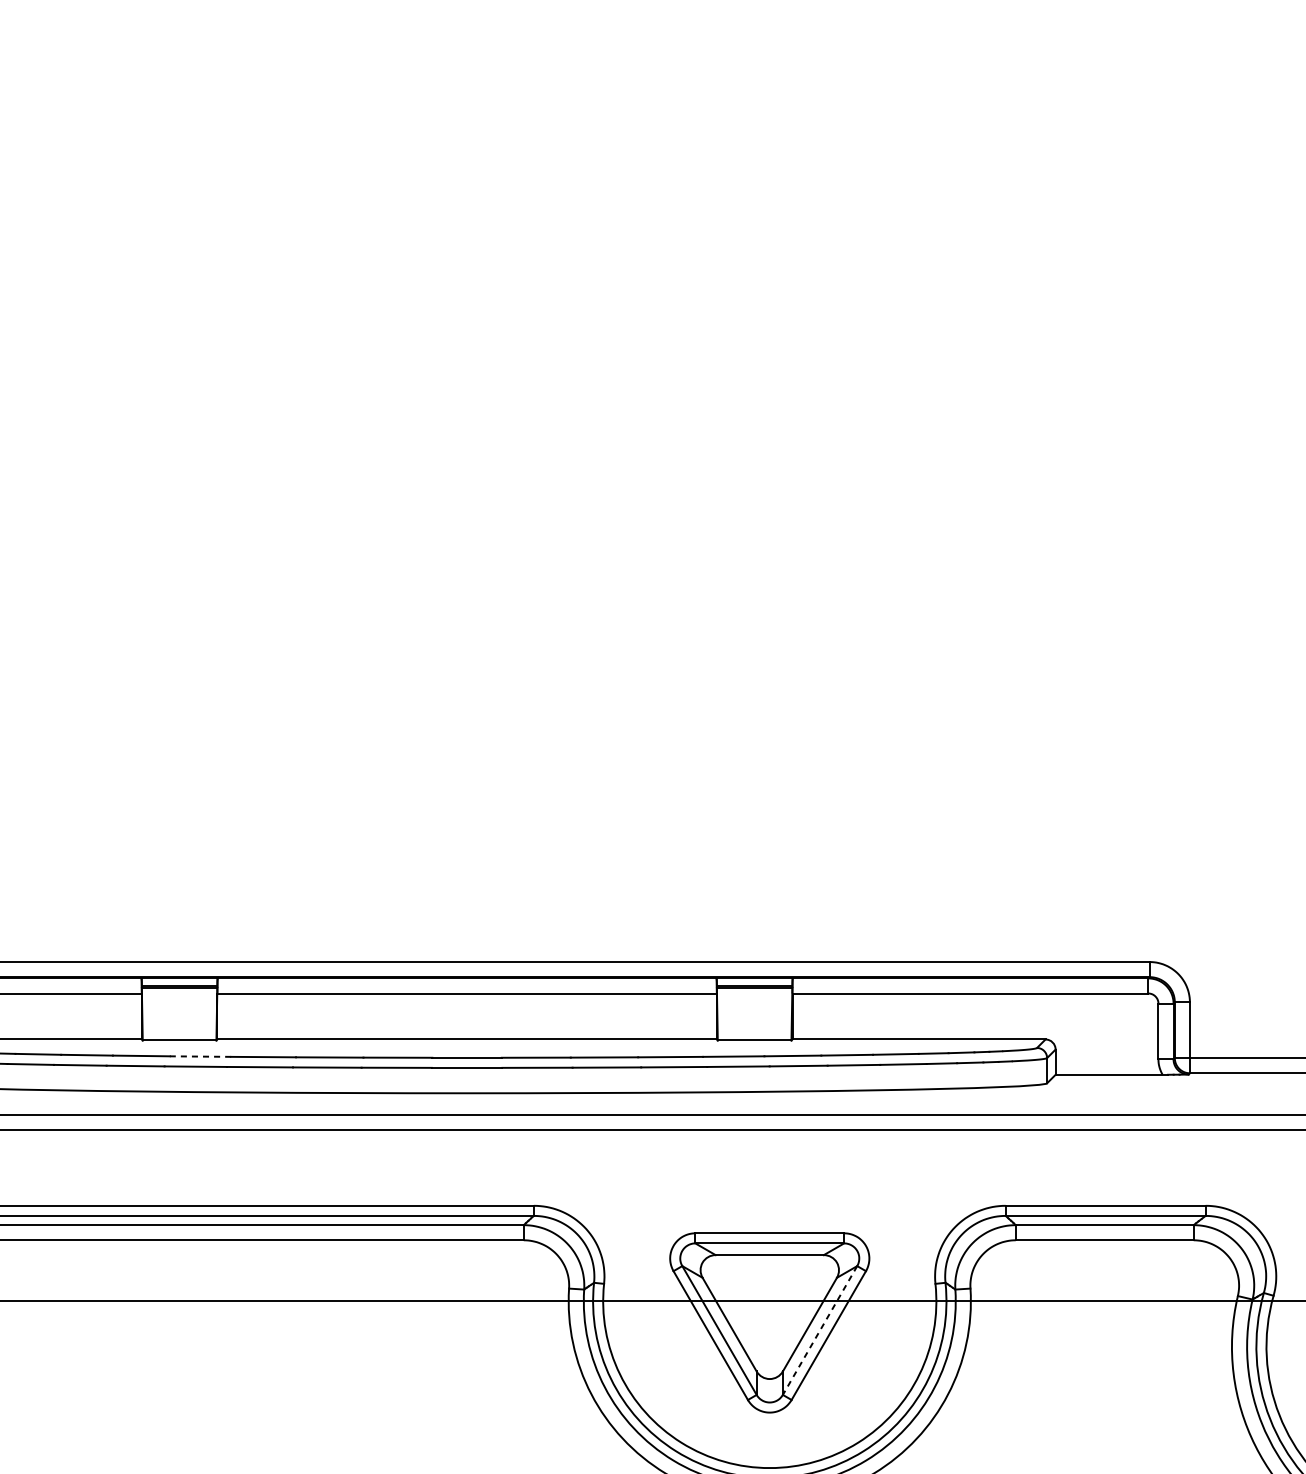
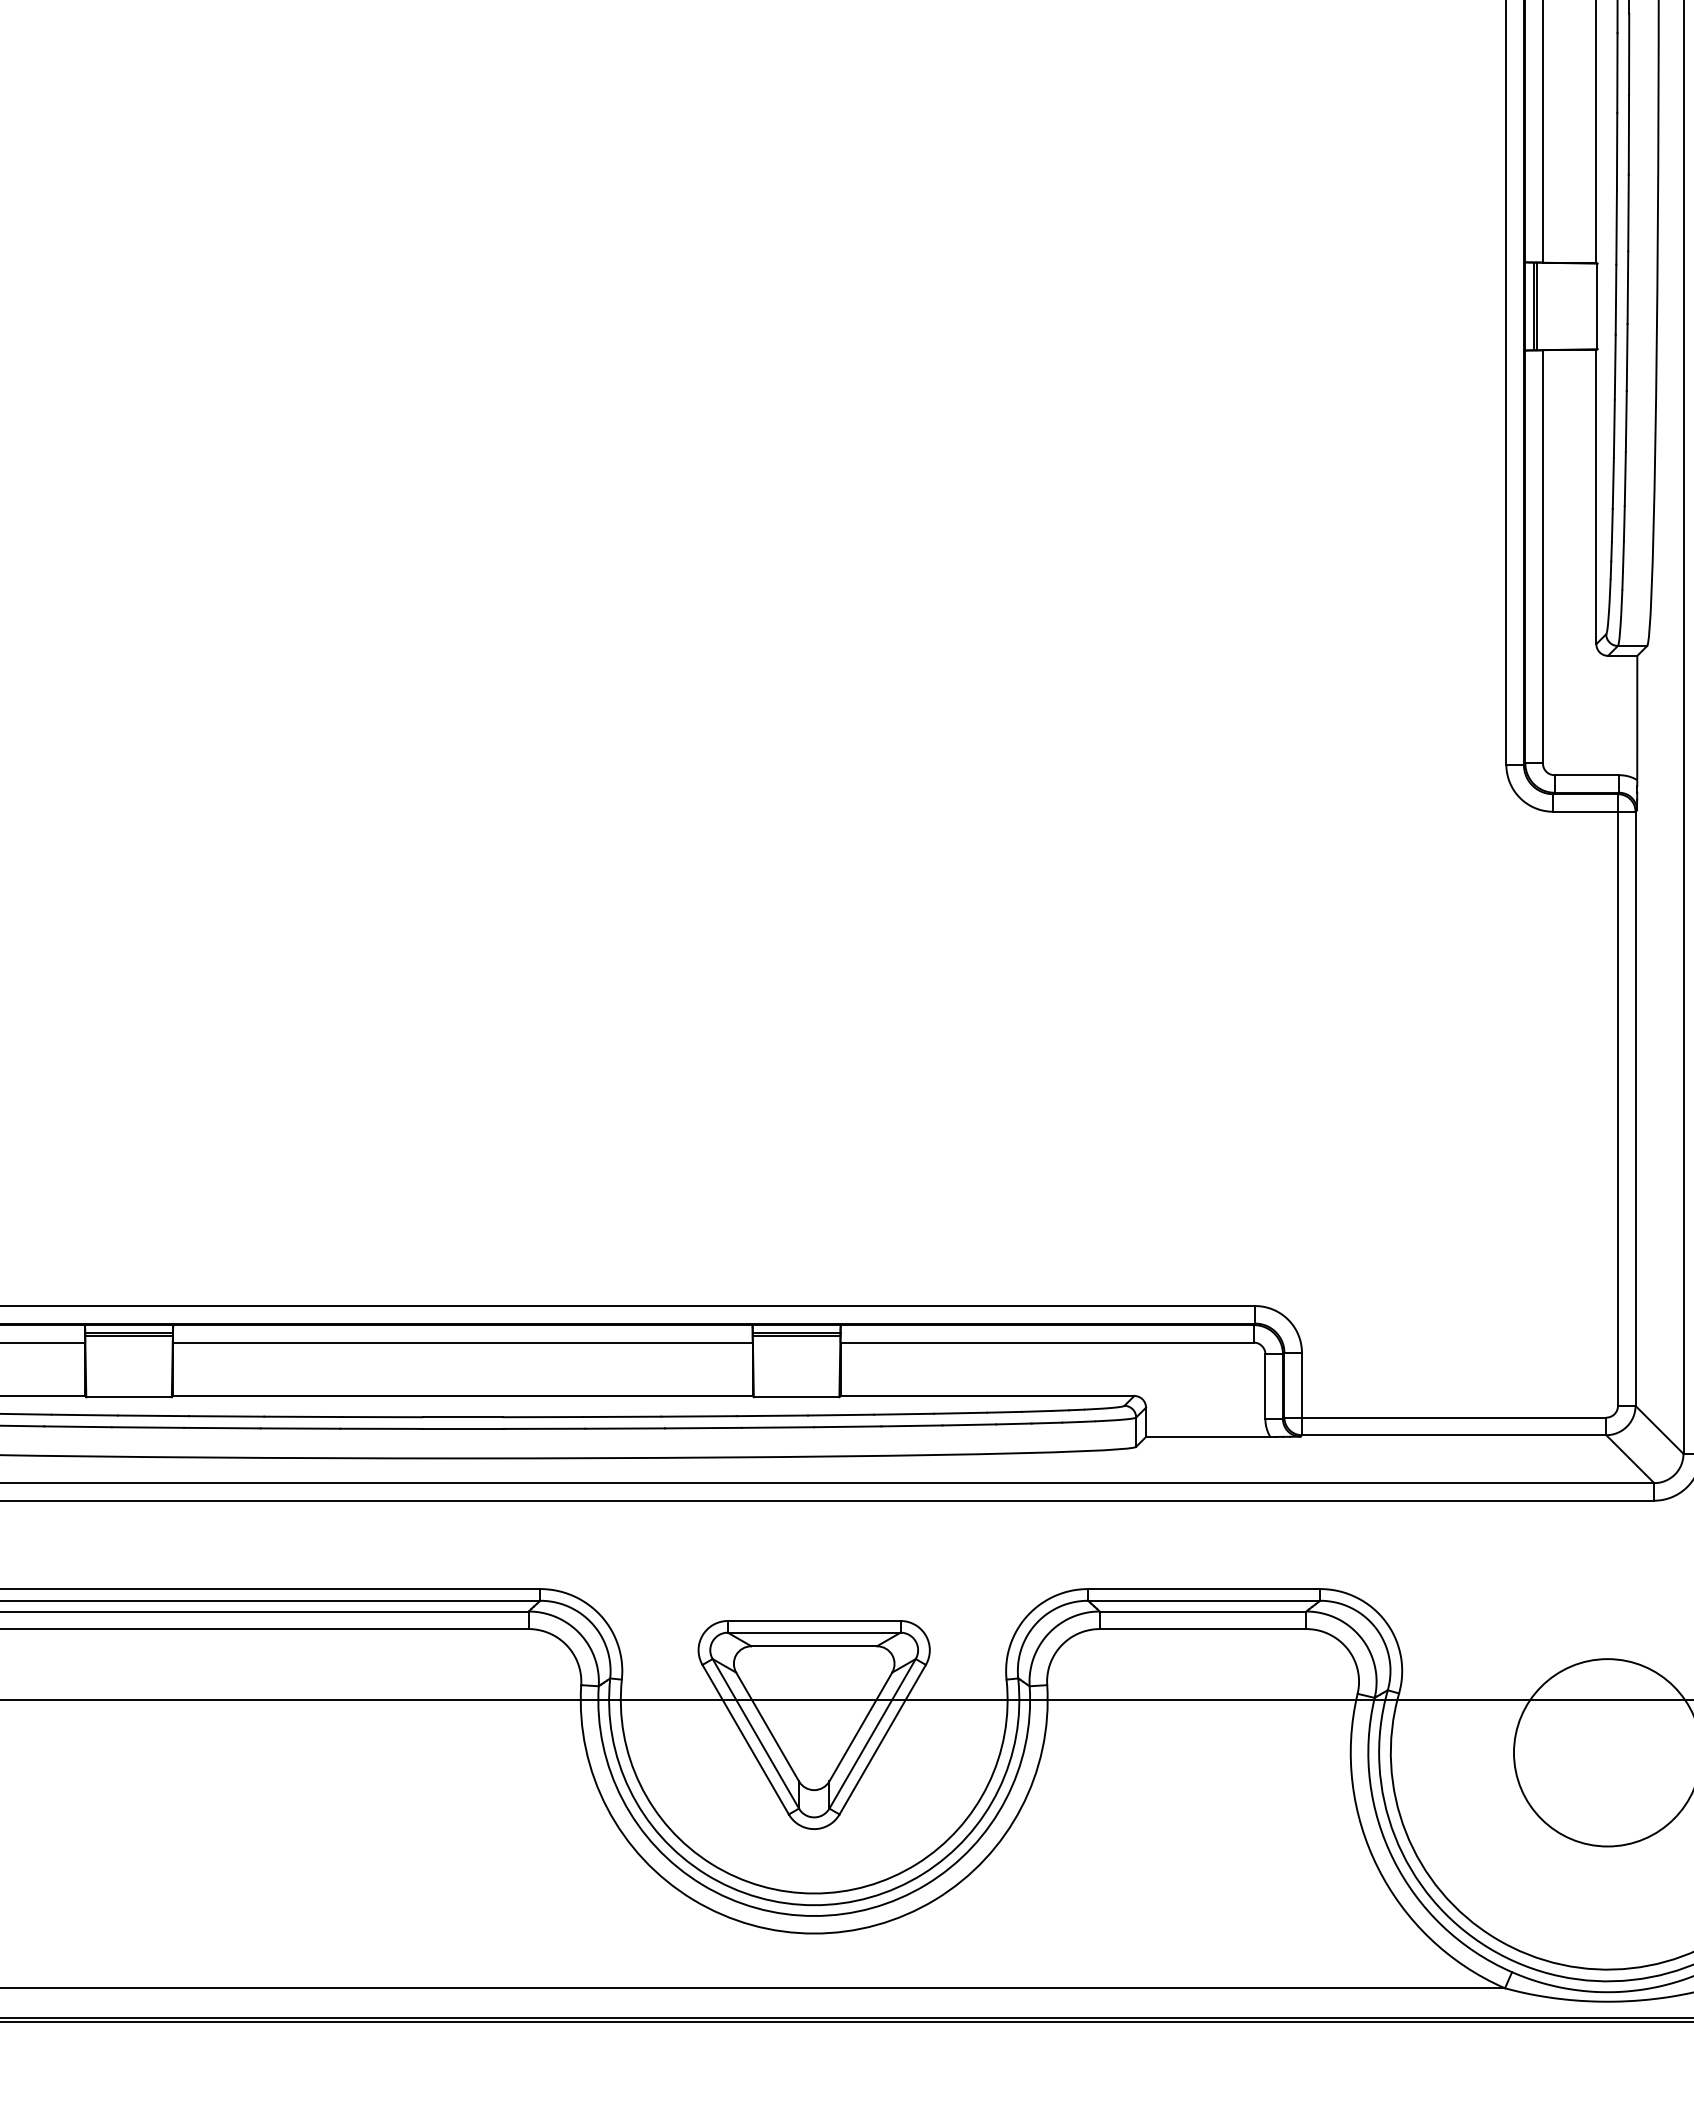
line: (200, 1056) -> (153, 1415), dashed -> solid
line: (819, 1331) -> (872, 1734), dashed -> solid

